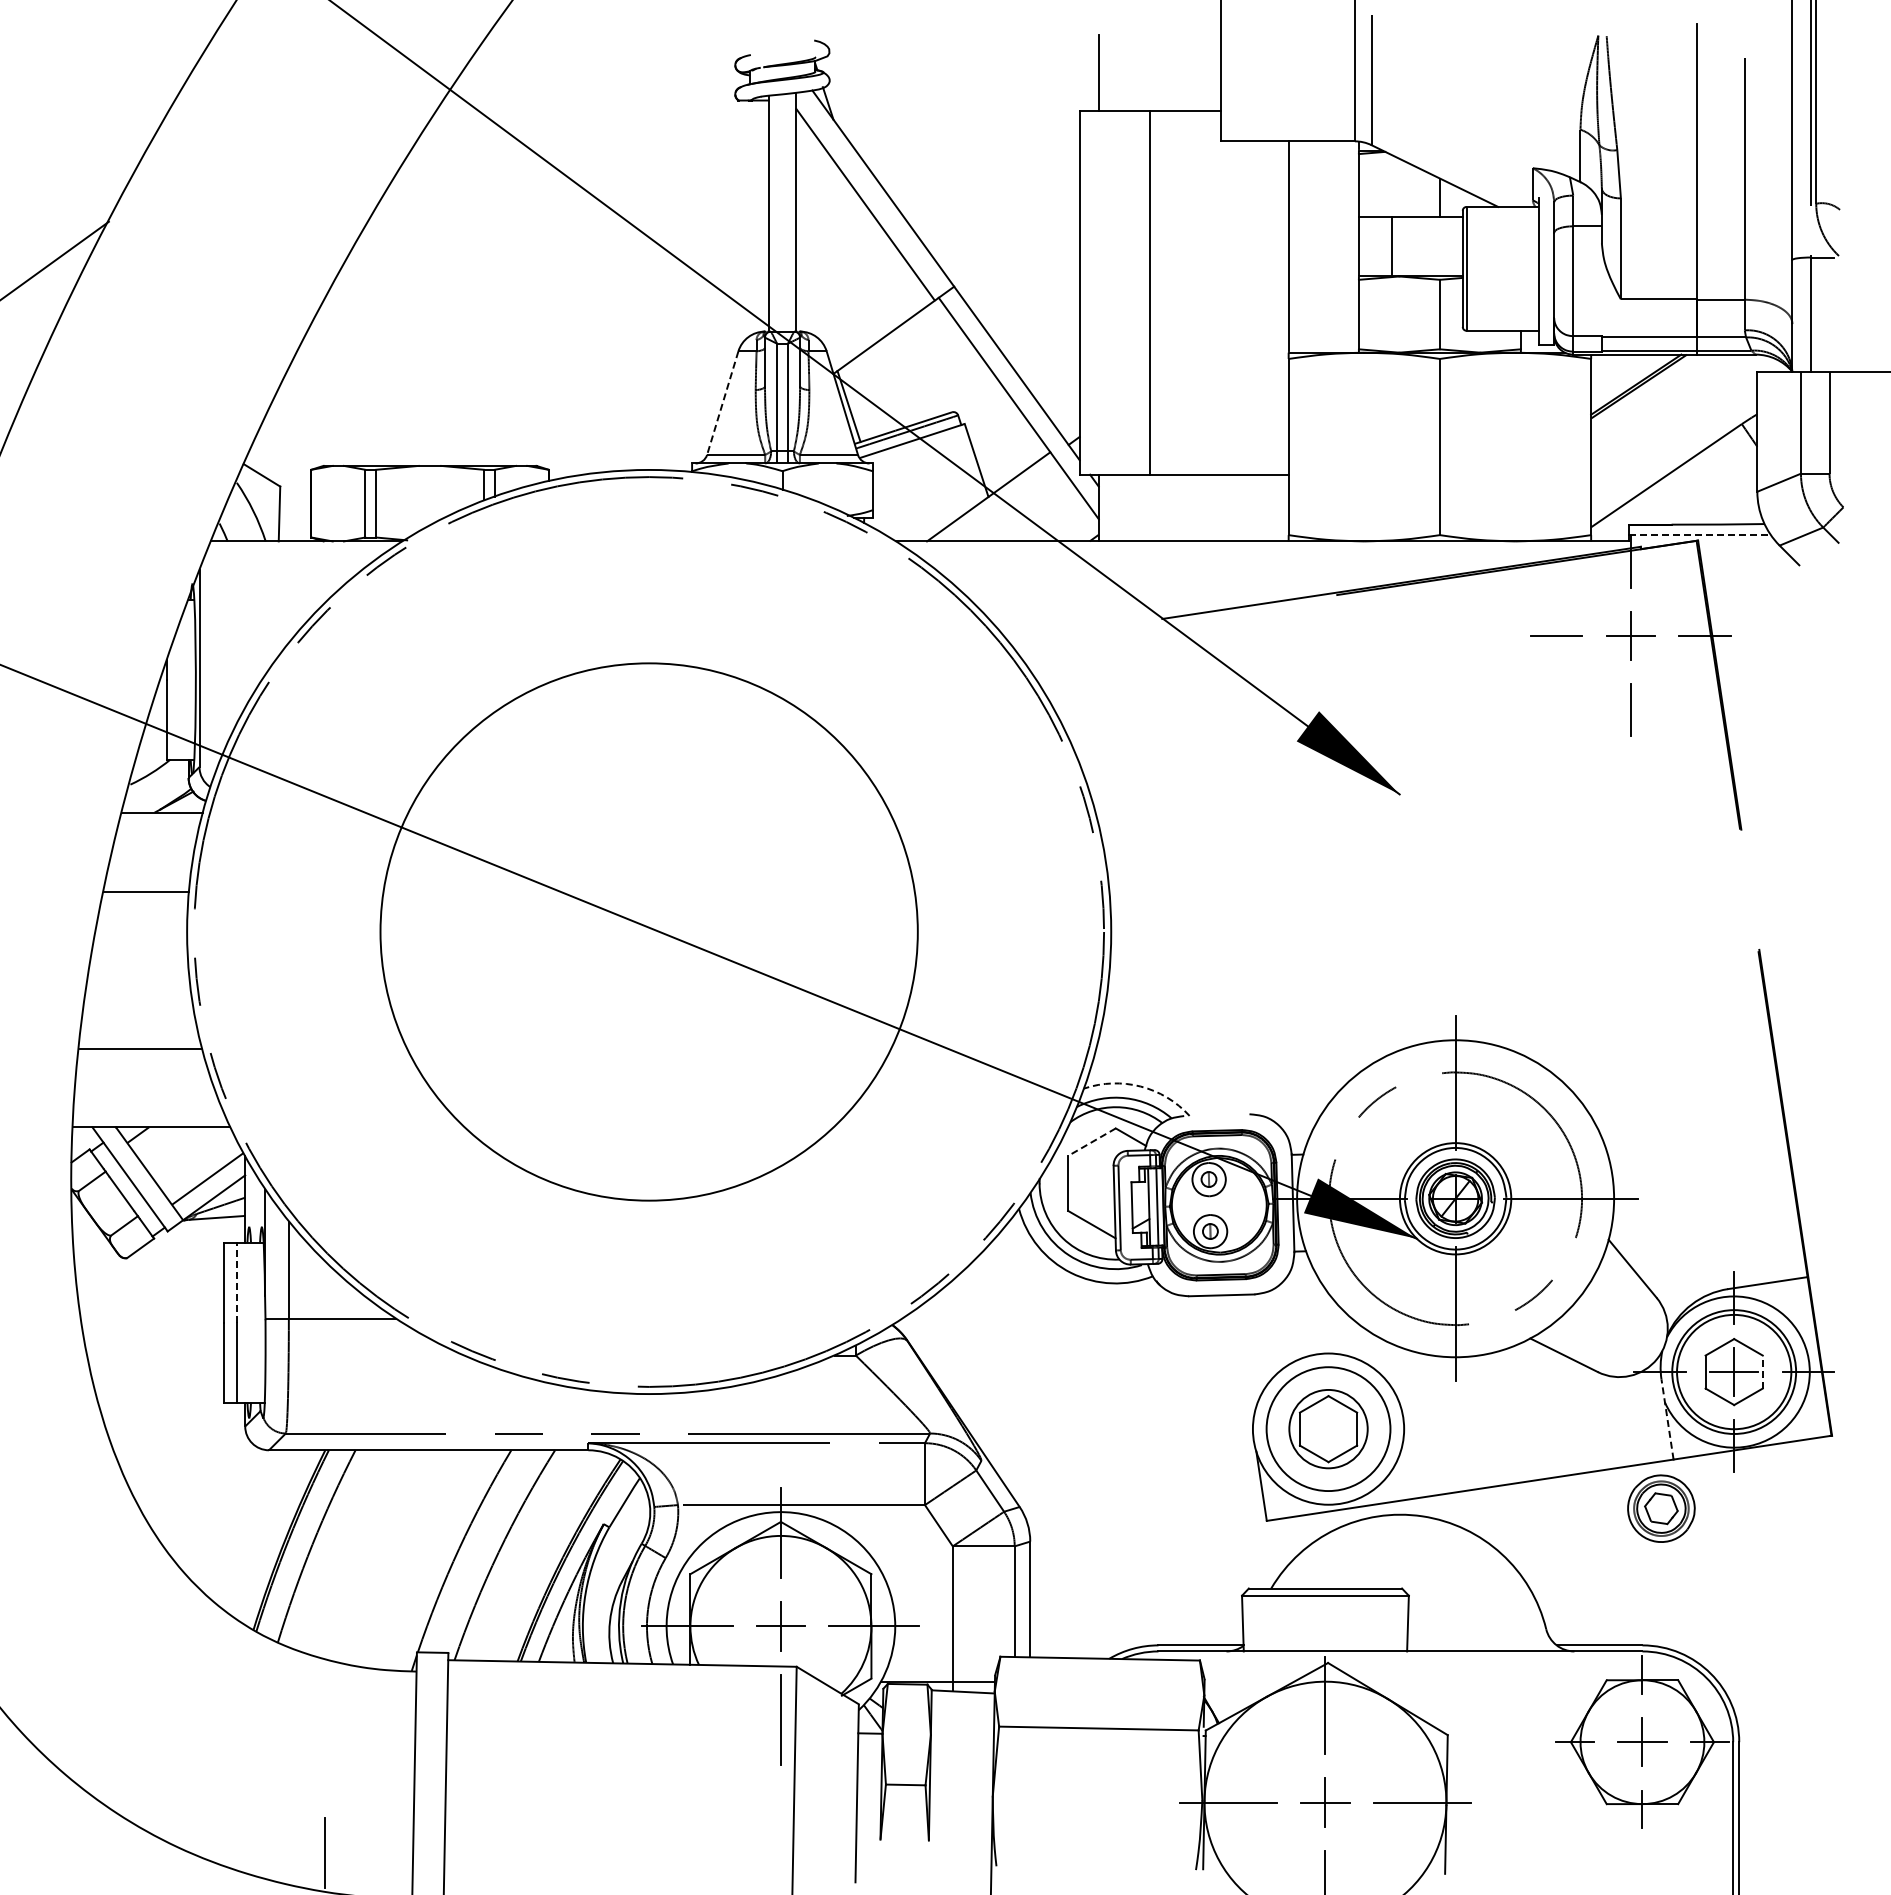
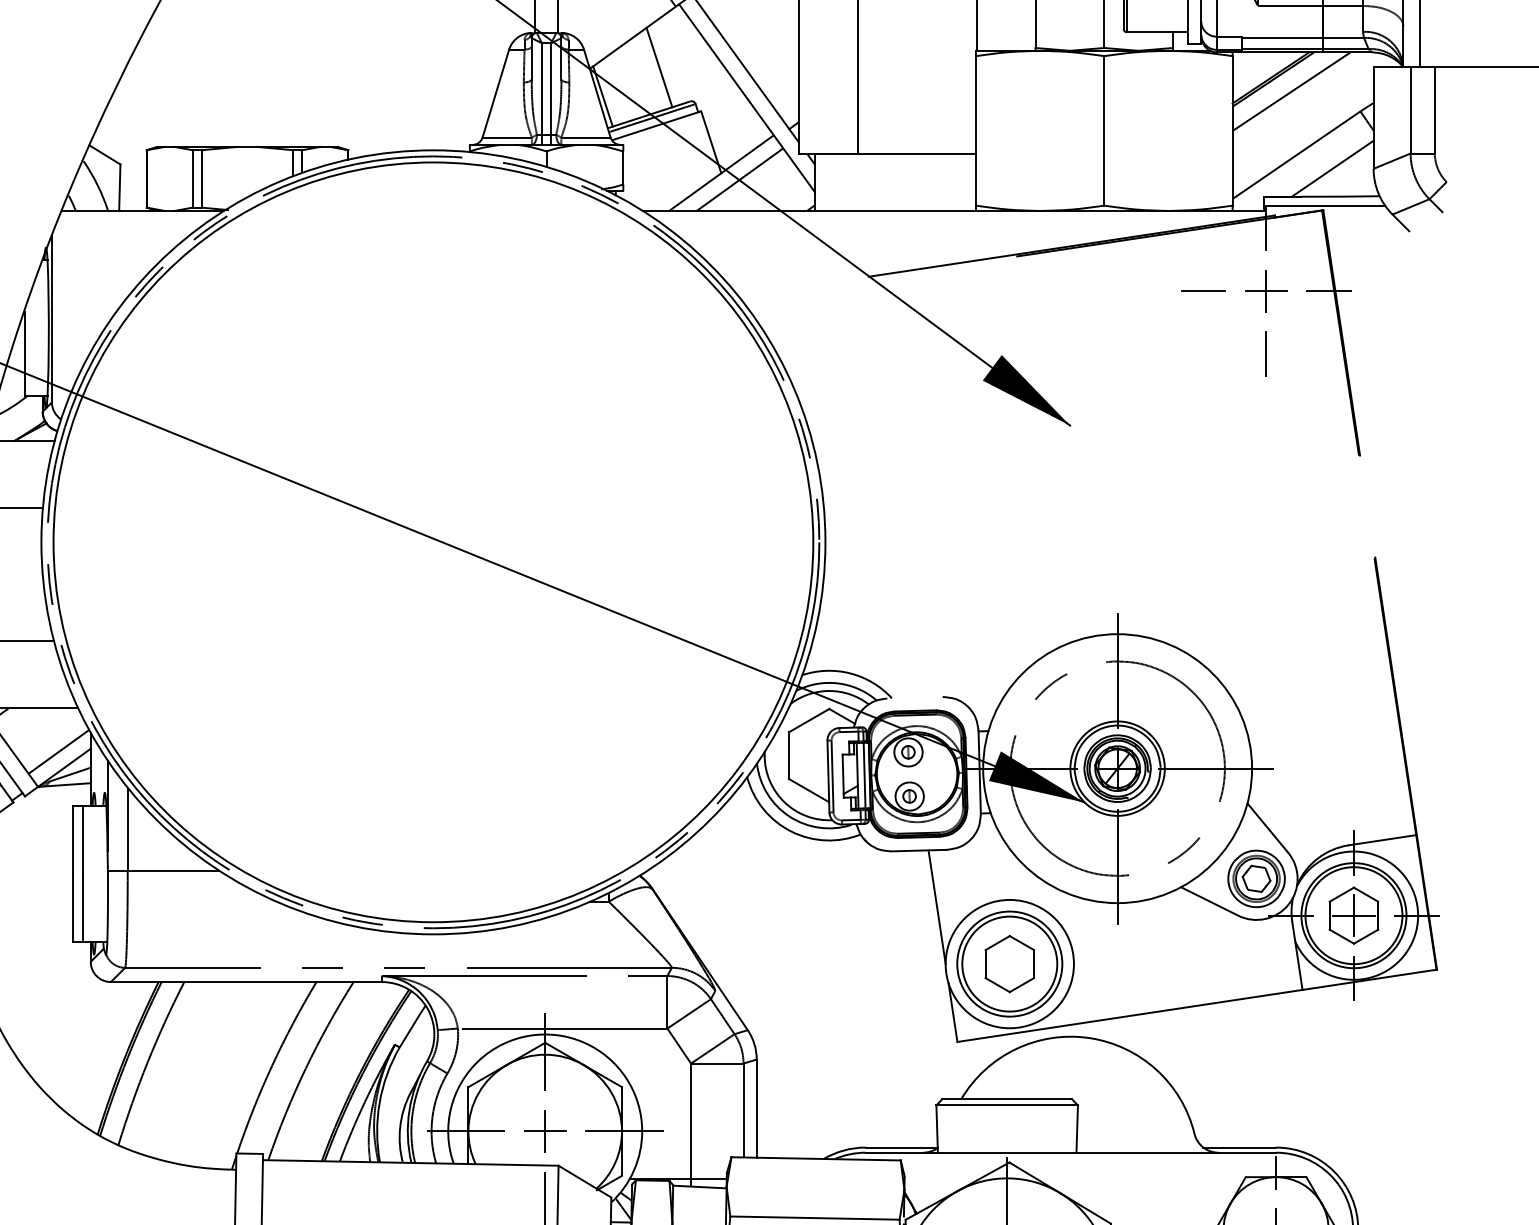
line: (915, 372) -> (659, 67), added
line: (1660, 400) -> (1291, 91), added
line: (722, 403) -> (495, 93), dashed -> solid
line: (1709, 491) -> (1333, 168), added
line: (1010, 504) -> (739, 179), added
line: (1700, 535) -> (1325, 205), dashed -> solid
circle: (648, 931) -> (432, 541), size x1.67
arc: (1140, 1086) -> (850, 673), dashed -> solid
line: (1091, 1142) -> (808, 720), dashed -> solid
line: (236, 1282) -> (83, 839), dashed -> solid
line: (1242, 1361) -> (936, 906), added
line: (1762, 1372) -> (1377, 916), dashed -> solid
line: (1667, 1419) -> (1297, 955), dashed -> solid
circle: (1328, 1429) -> (1009, 964), size x1.43
part: (1661, 1508) -> (1256, 878), moved

